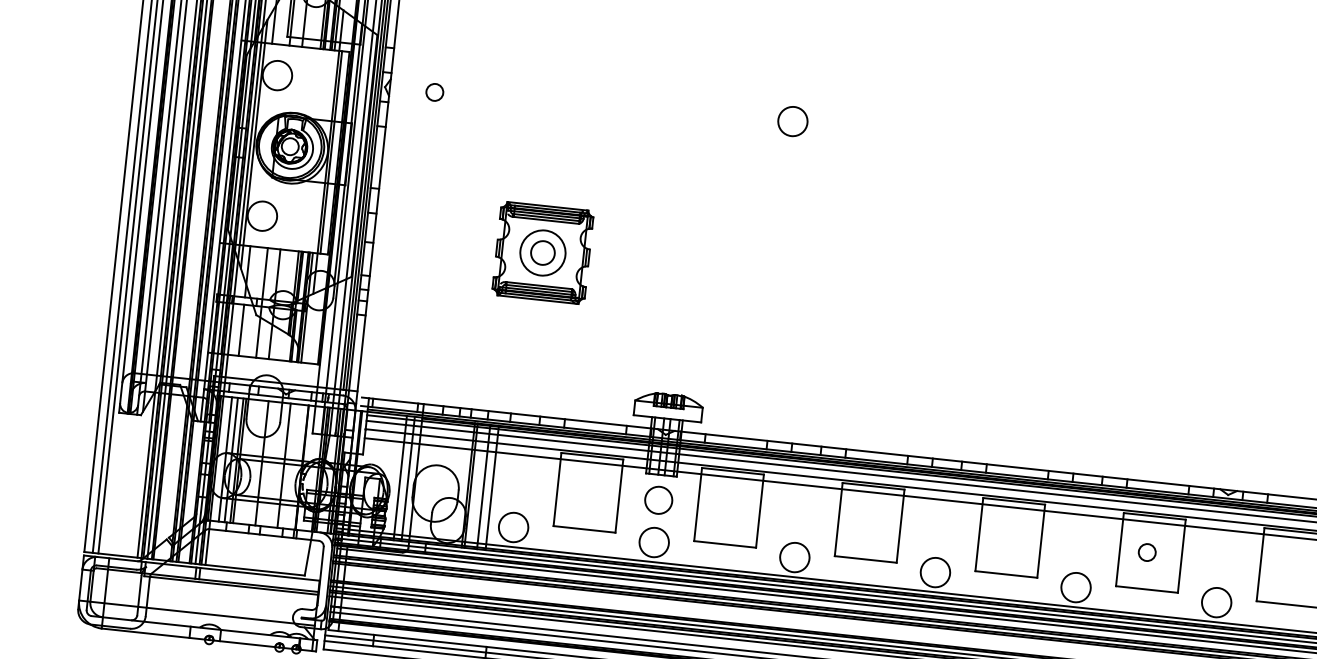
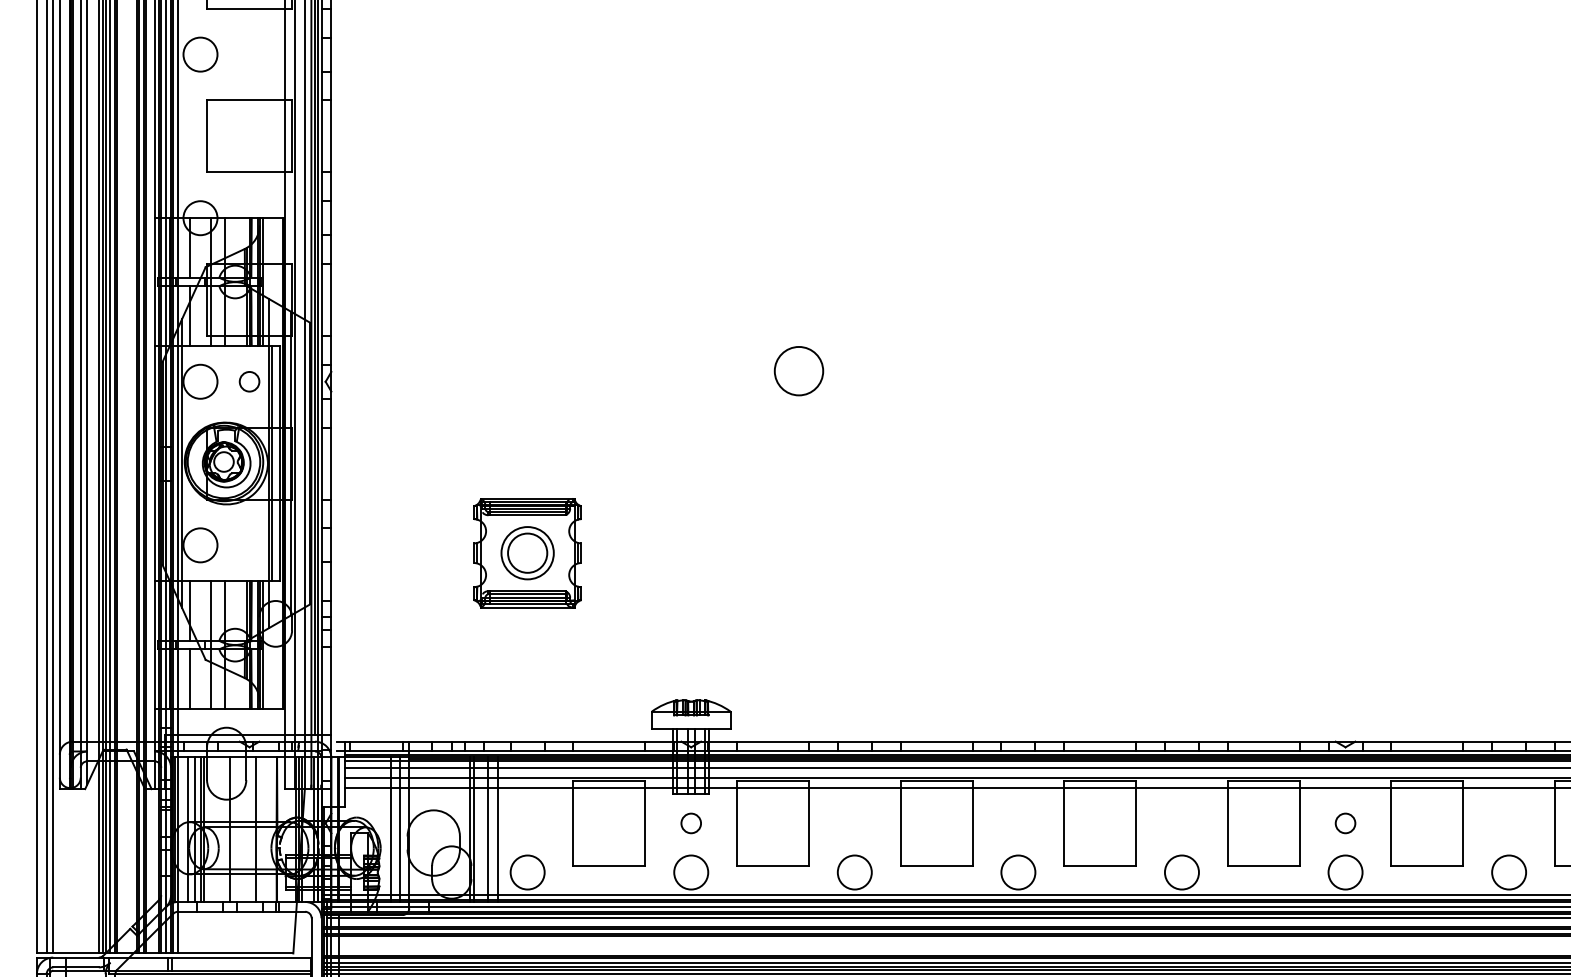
circle: (434, 92) -> (249, 381), moved
circle: (792, 121) -> (798, 371), size x1.43
circle: (542, 252) -> (527, 552), size x1.43
circle: (658, 500) -> (691, 823), size x0.62
circle: (1147, 552) -> (1345, 823), moved

